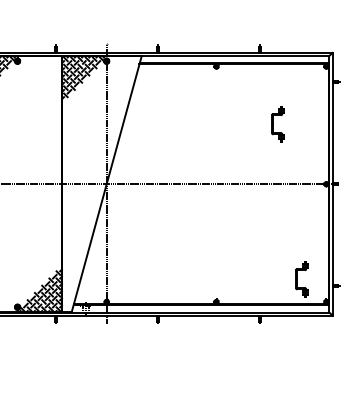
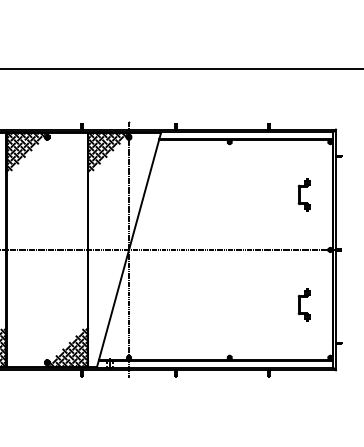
part: (277, 123) -> (303, 194), moved
part: (301, 278) -> (303, 304), moved

